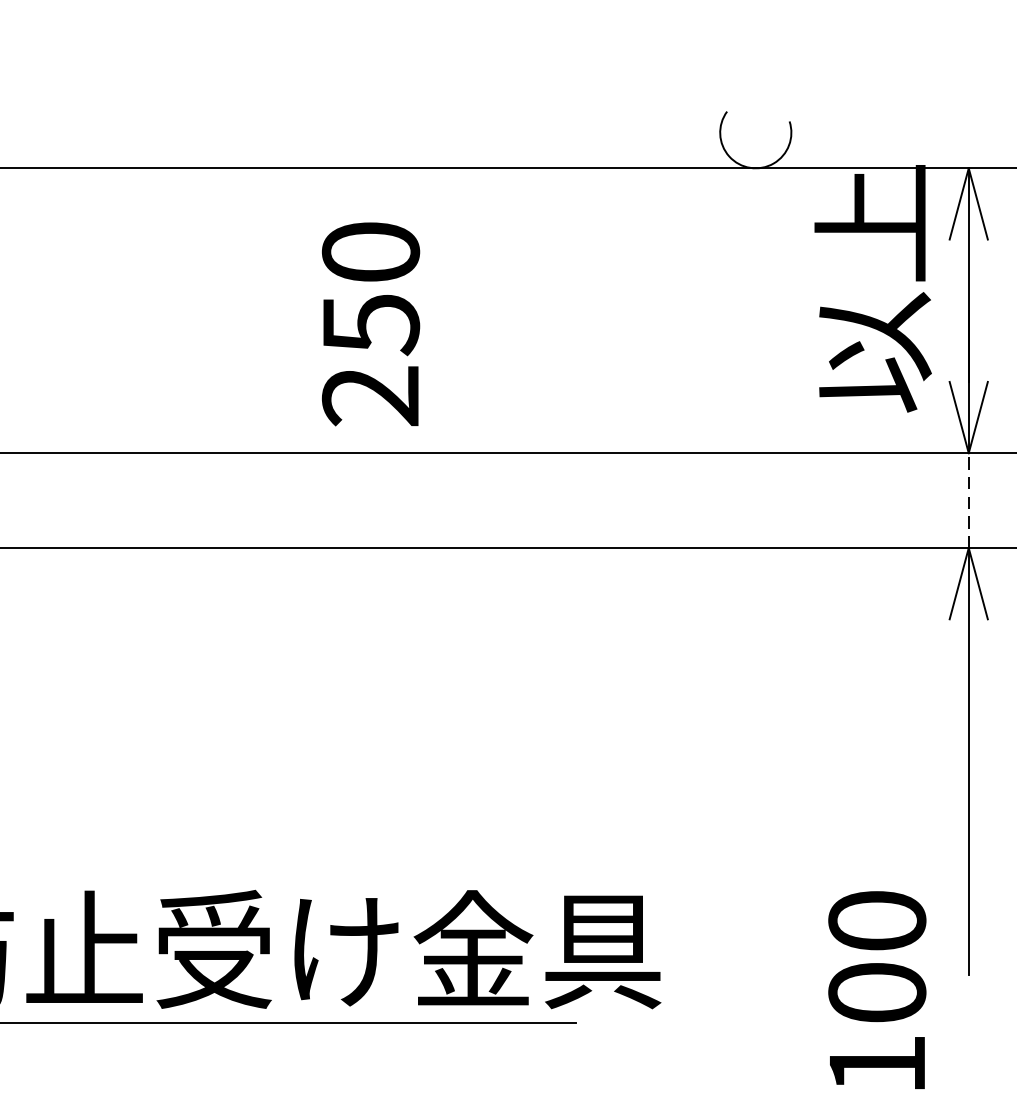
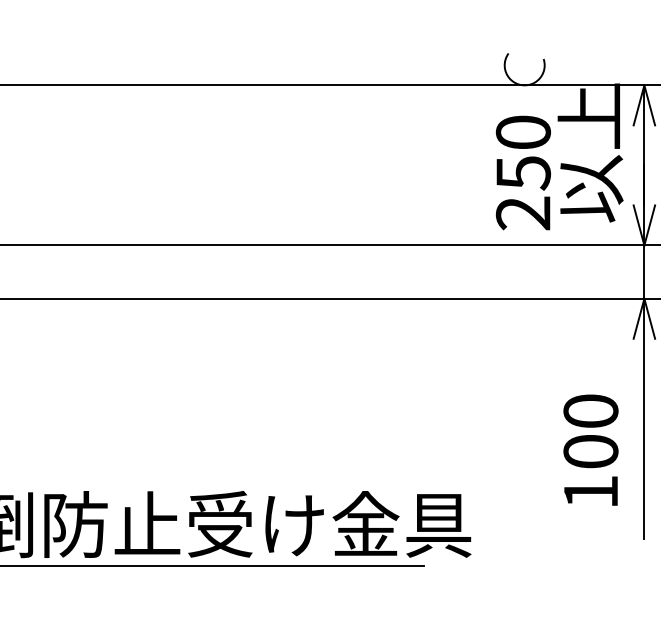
text: (369, 323) -> (522, 172), moved
line: (968, 501) -> (644, 272), dashed -> solid
text: (876, 988) -> (590, 449), moved

